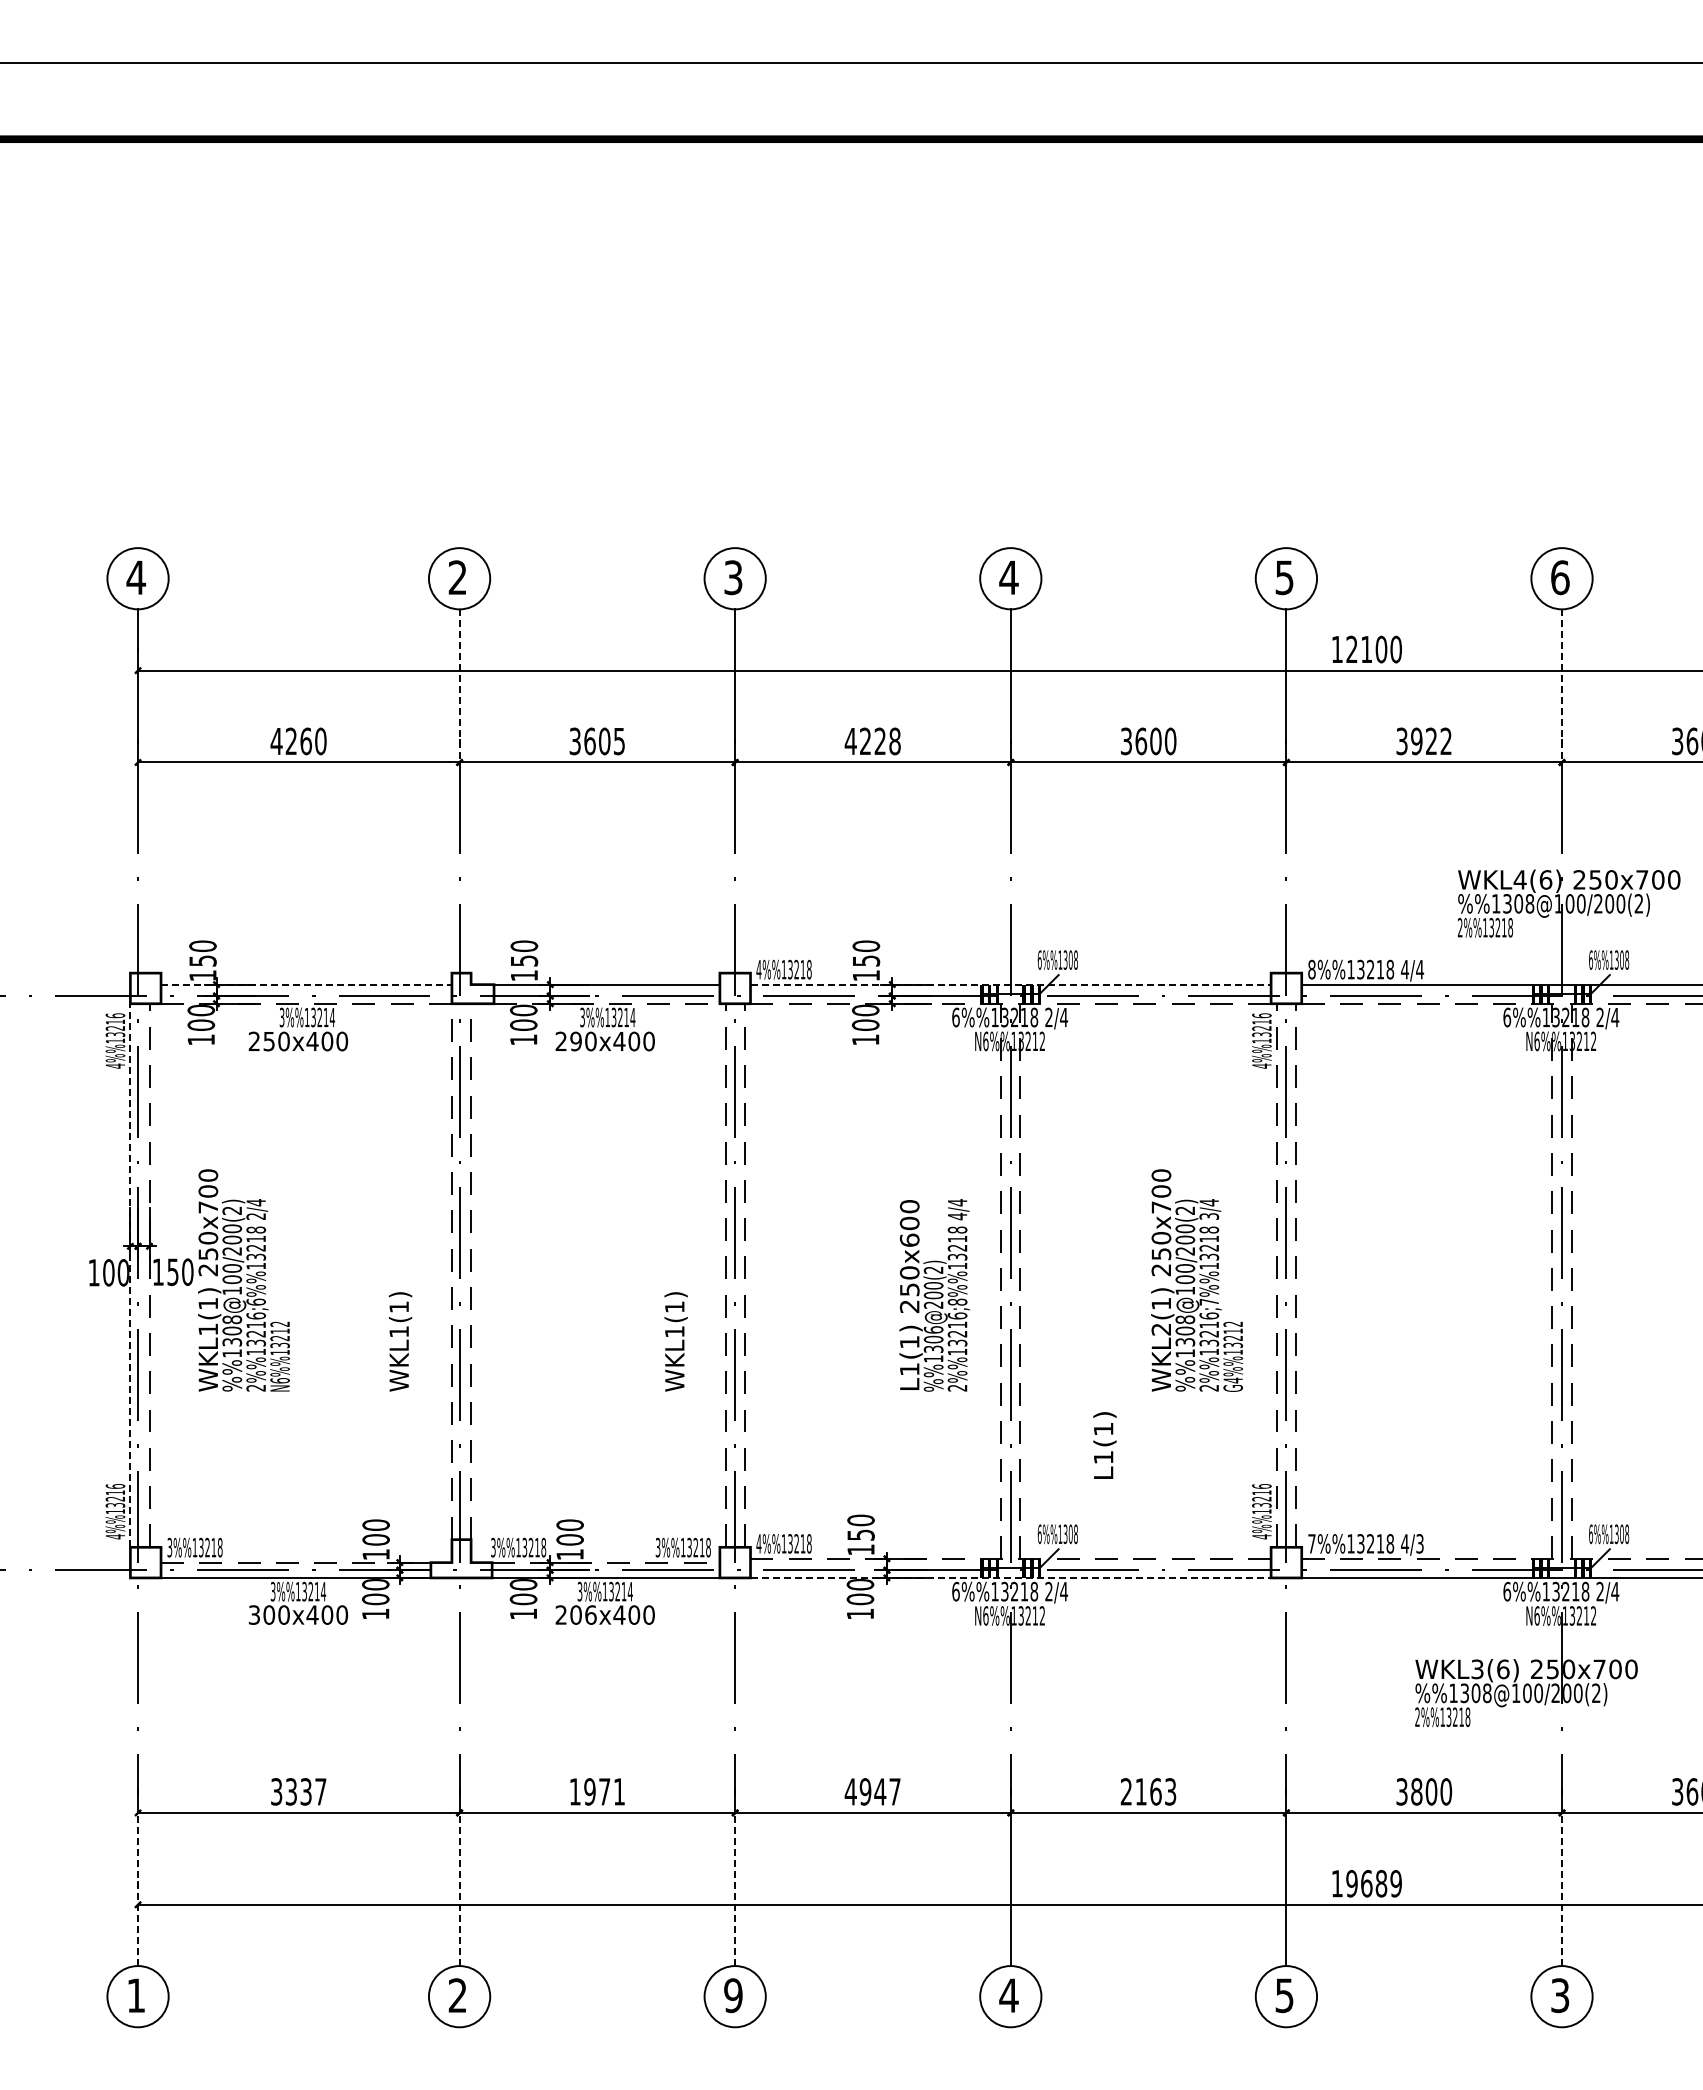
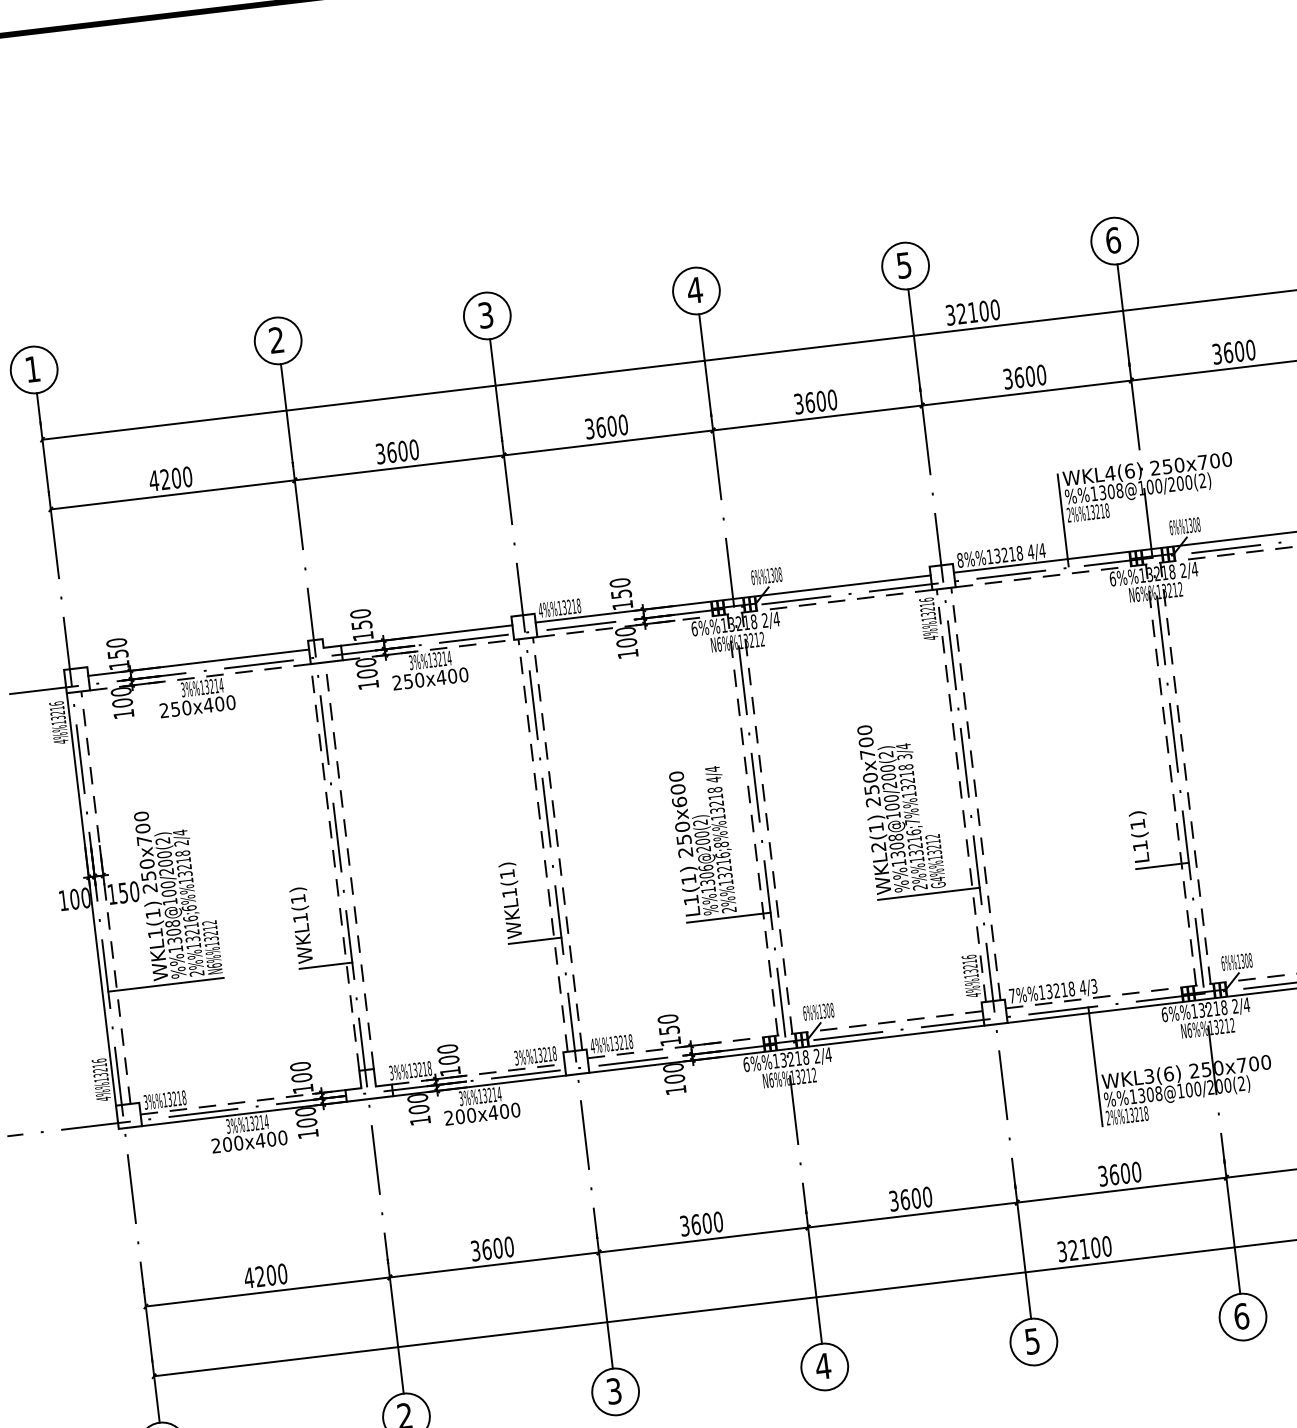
text: (136, 577) -> (32, 369), 4 -> 1
text: (1336, 649) -> (950, 315), 12100 -> 32100
line: (459, 685) -> (287, 421), dashed -> solid
line: (1562, 685) -> (1124, 322), dashed -> solid
text: (305, 741) -> (175, 478), 4260 -> 4200
text: (619, 741) -> (414, 449), 3605 -> 3600
text: (872, 741) -> (606, 427), 4228 -> 3600
text: (1431, 741) -> (1030, 376), 3922 -> 3600
line: (1451, 933) -> (1062, 520), added
line: (306, 984) -> (198, 662), dashed -> solid
line: (1011, 984) -> (733, 598), dashed -> solid
text: (575, 1041) -> (408, 681), 290x400 -> 250x400
line: (130, 1275) -> (91, 899), dashed -> solid
line: (214, 1398) -> (166, 985), added
line: (424, 1398) -> (325, 966), added
line: (700, 1398) -> (535, 941), added
line: (955, 1398) -> (728, 918), added
line: (1219, 1398) -> (929, 894), added
line: (1527, 1398) -> (1162, 866), added
text: (1104, 1445) -> (1139, 836), moved
line: (1011, 1577) -> (787, 1048), dashed -> solid
text: (253, 1614) -> (215, 1145), 300x400 -> 200x400
text: (590, 1614) -> (471, 1115), 206x400 -> 200x400
line: (1409, 1648) -> (1095, 1066), added
text: (298, 1791) -> (265, 1275), 3337 -> 4200
text: (597, 1791) -> (492, 1248), 1971 -> 3600
text: (872, 1791) -> (701, 1223), 4947 -> 3600
text: (1148, 1791) -> (910, 1198), 2163 -> 3600
text: (1416, 1791) -> (1114, 1174), 3800 -> 3600
text: (1366, 1883) -> (1084, 1248), 19689 -> 32100
line: (138, 1889) -> (153, 1364), dashed -> solid
line: (459, 1889) -> (396, 1335), dashed -> solid
line: (735, 1889) -> (606, 1310), dashed -> solid
line: (1562, 1889) -> (1233, 1235), dashed -> solid
text: (733, 1995) -> (614, 1391), 9 -> 3
text: (1560, 1995) -> (1241, 1316), 3 -> 6

